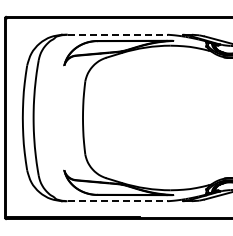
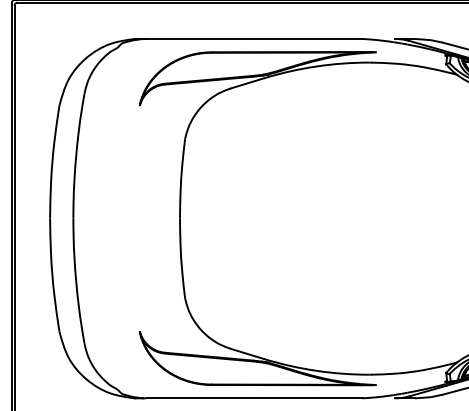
line: (117, 34) -> (254, 38), dashed -> solid
line: (117, 201) -> (254, 398), dashed -> solid

